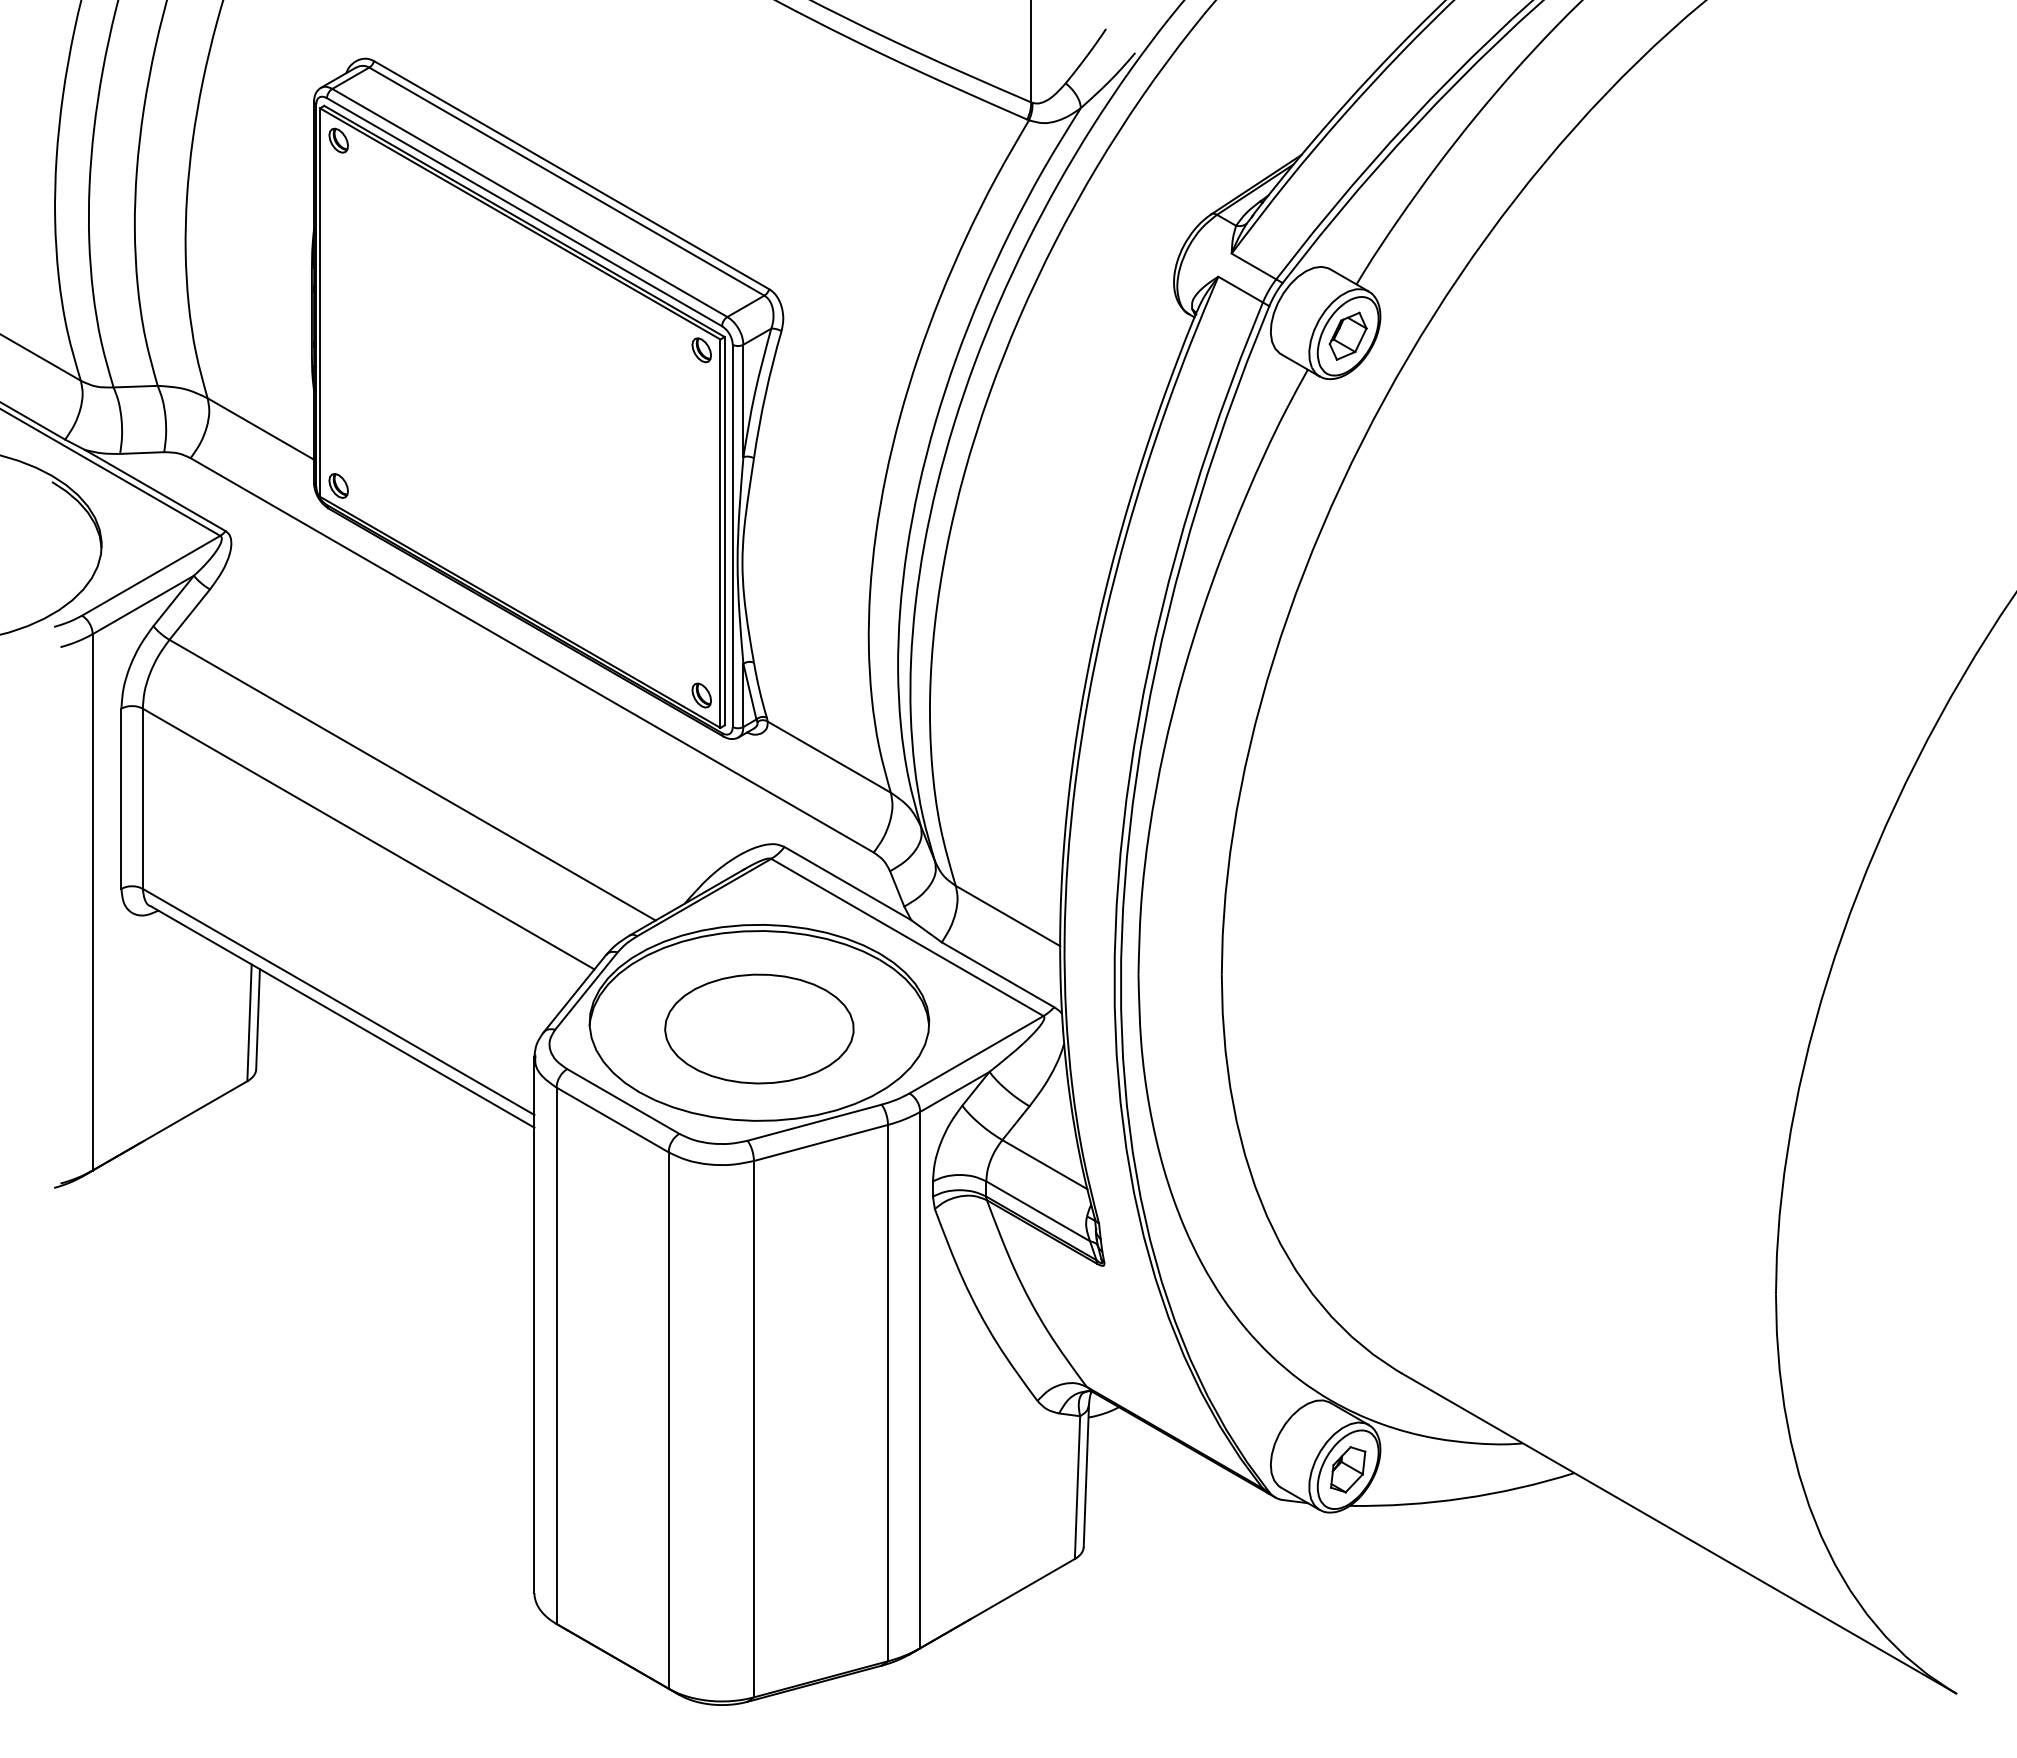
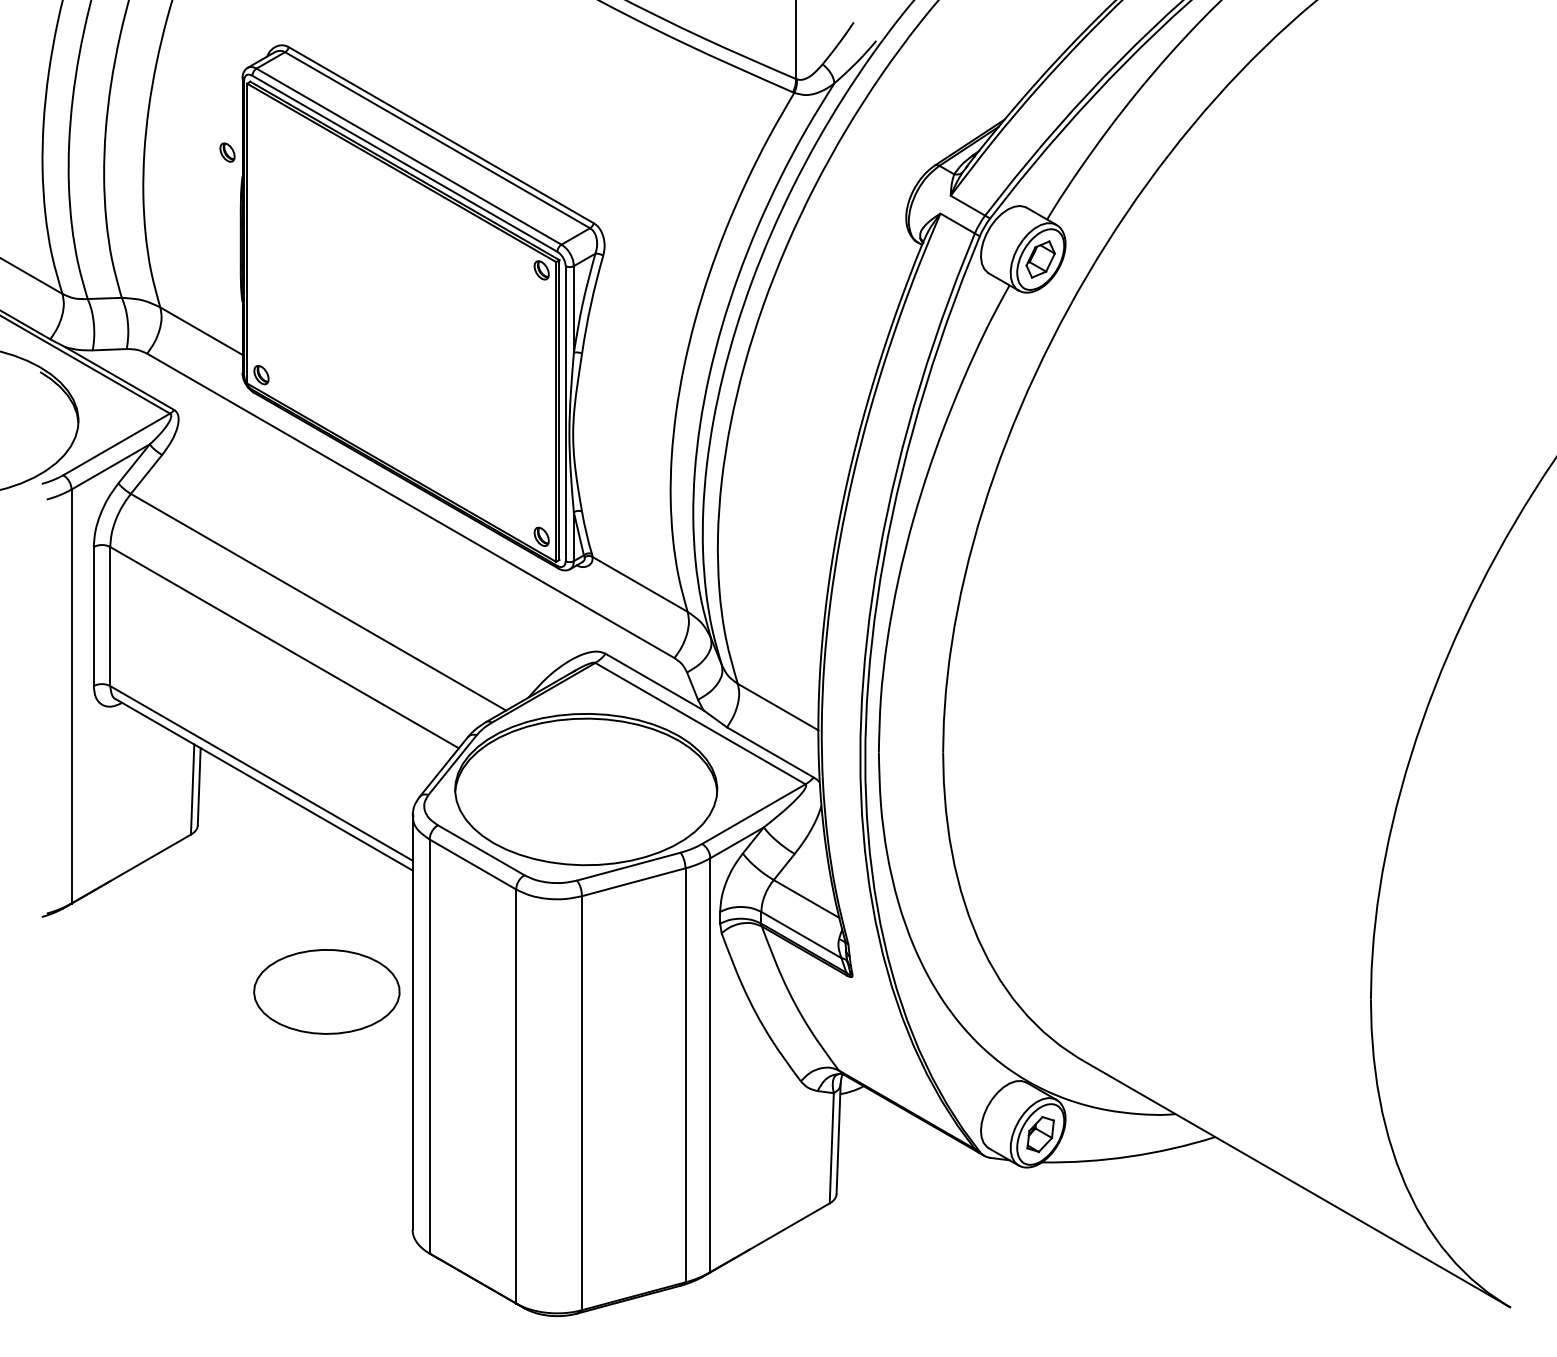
part: (338, 140) -> (227, 152), moved
part: (759, 1028) -> (326, 991), moved

